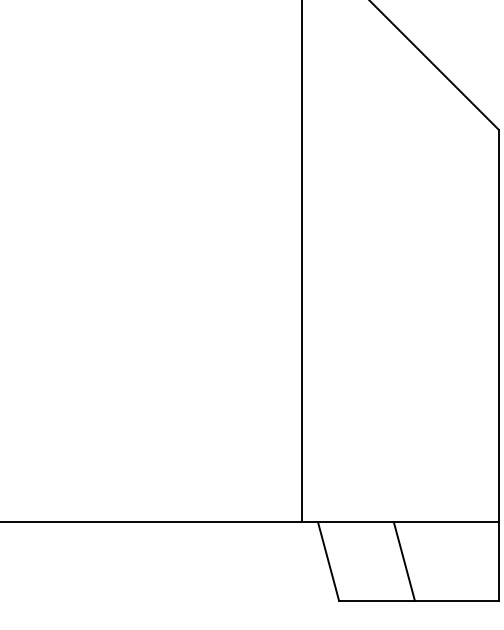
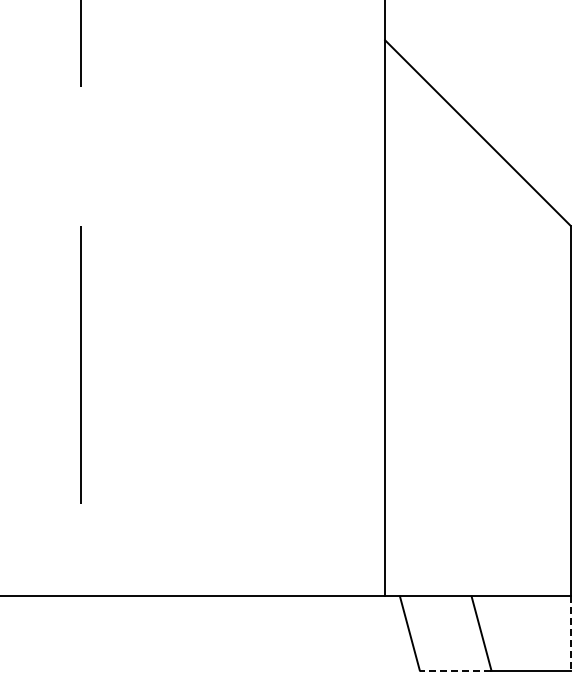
line: (498, 562) -> (570, 634), solid -> dashed
line: (376, 600) -> (455, 670), solid -> dashed

